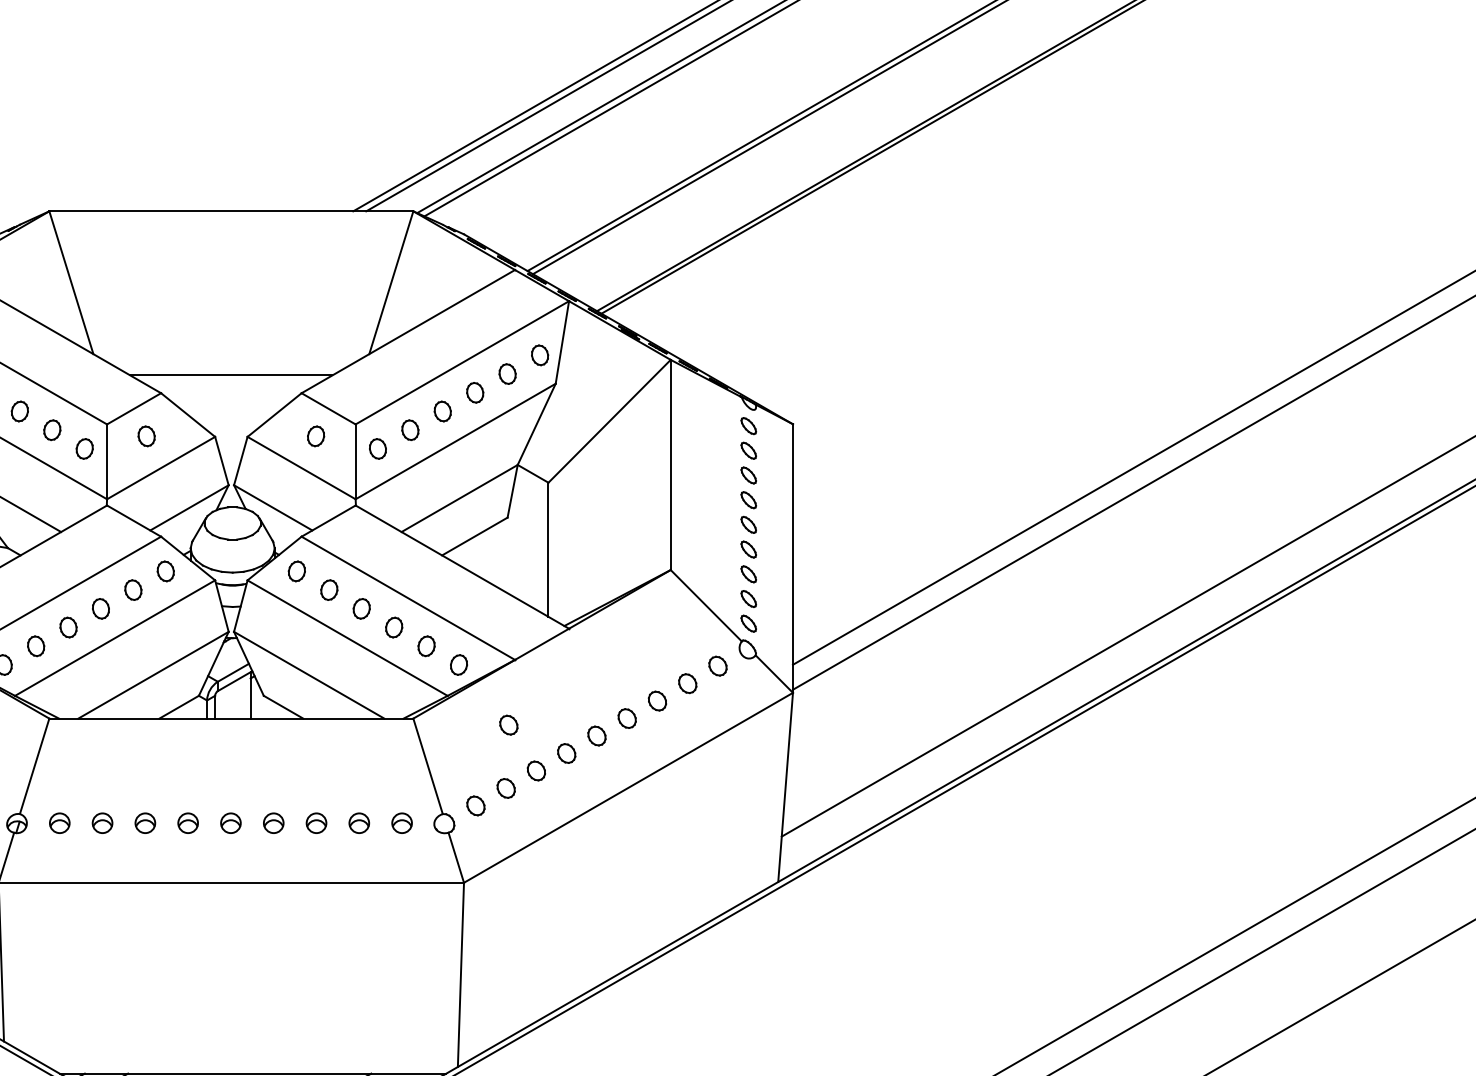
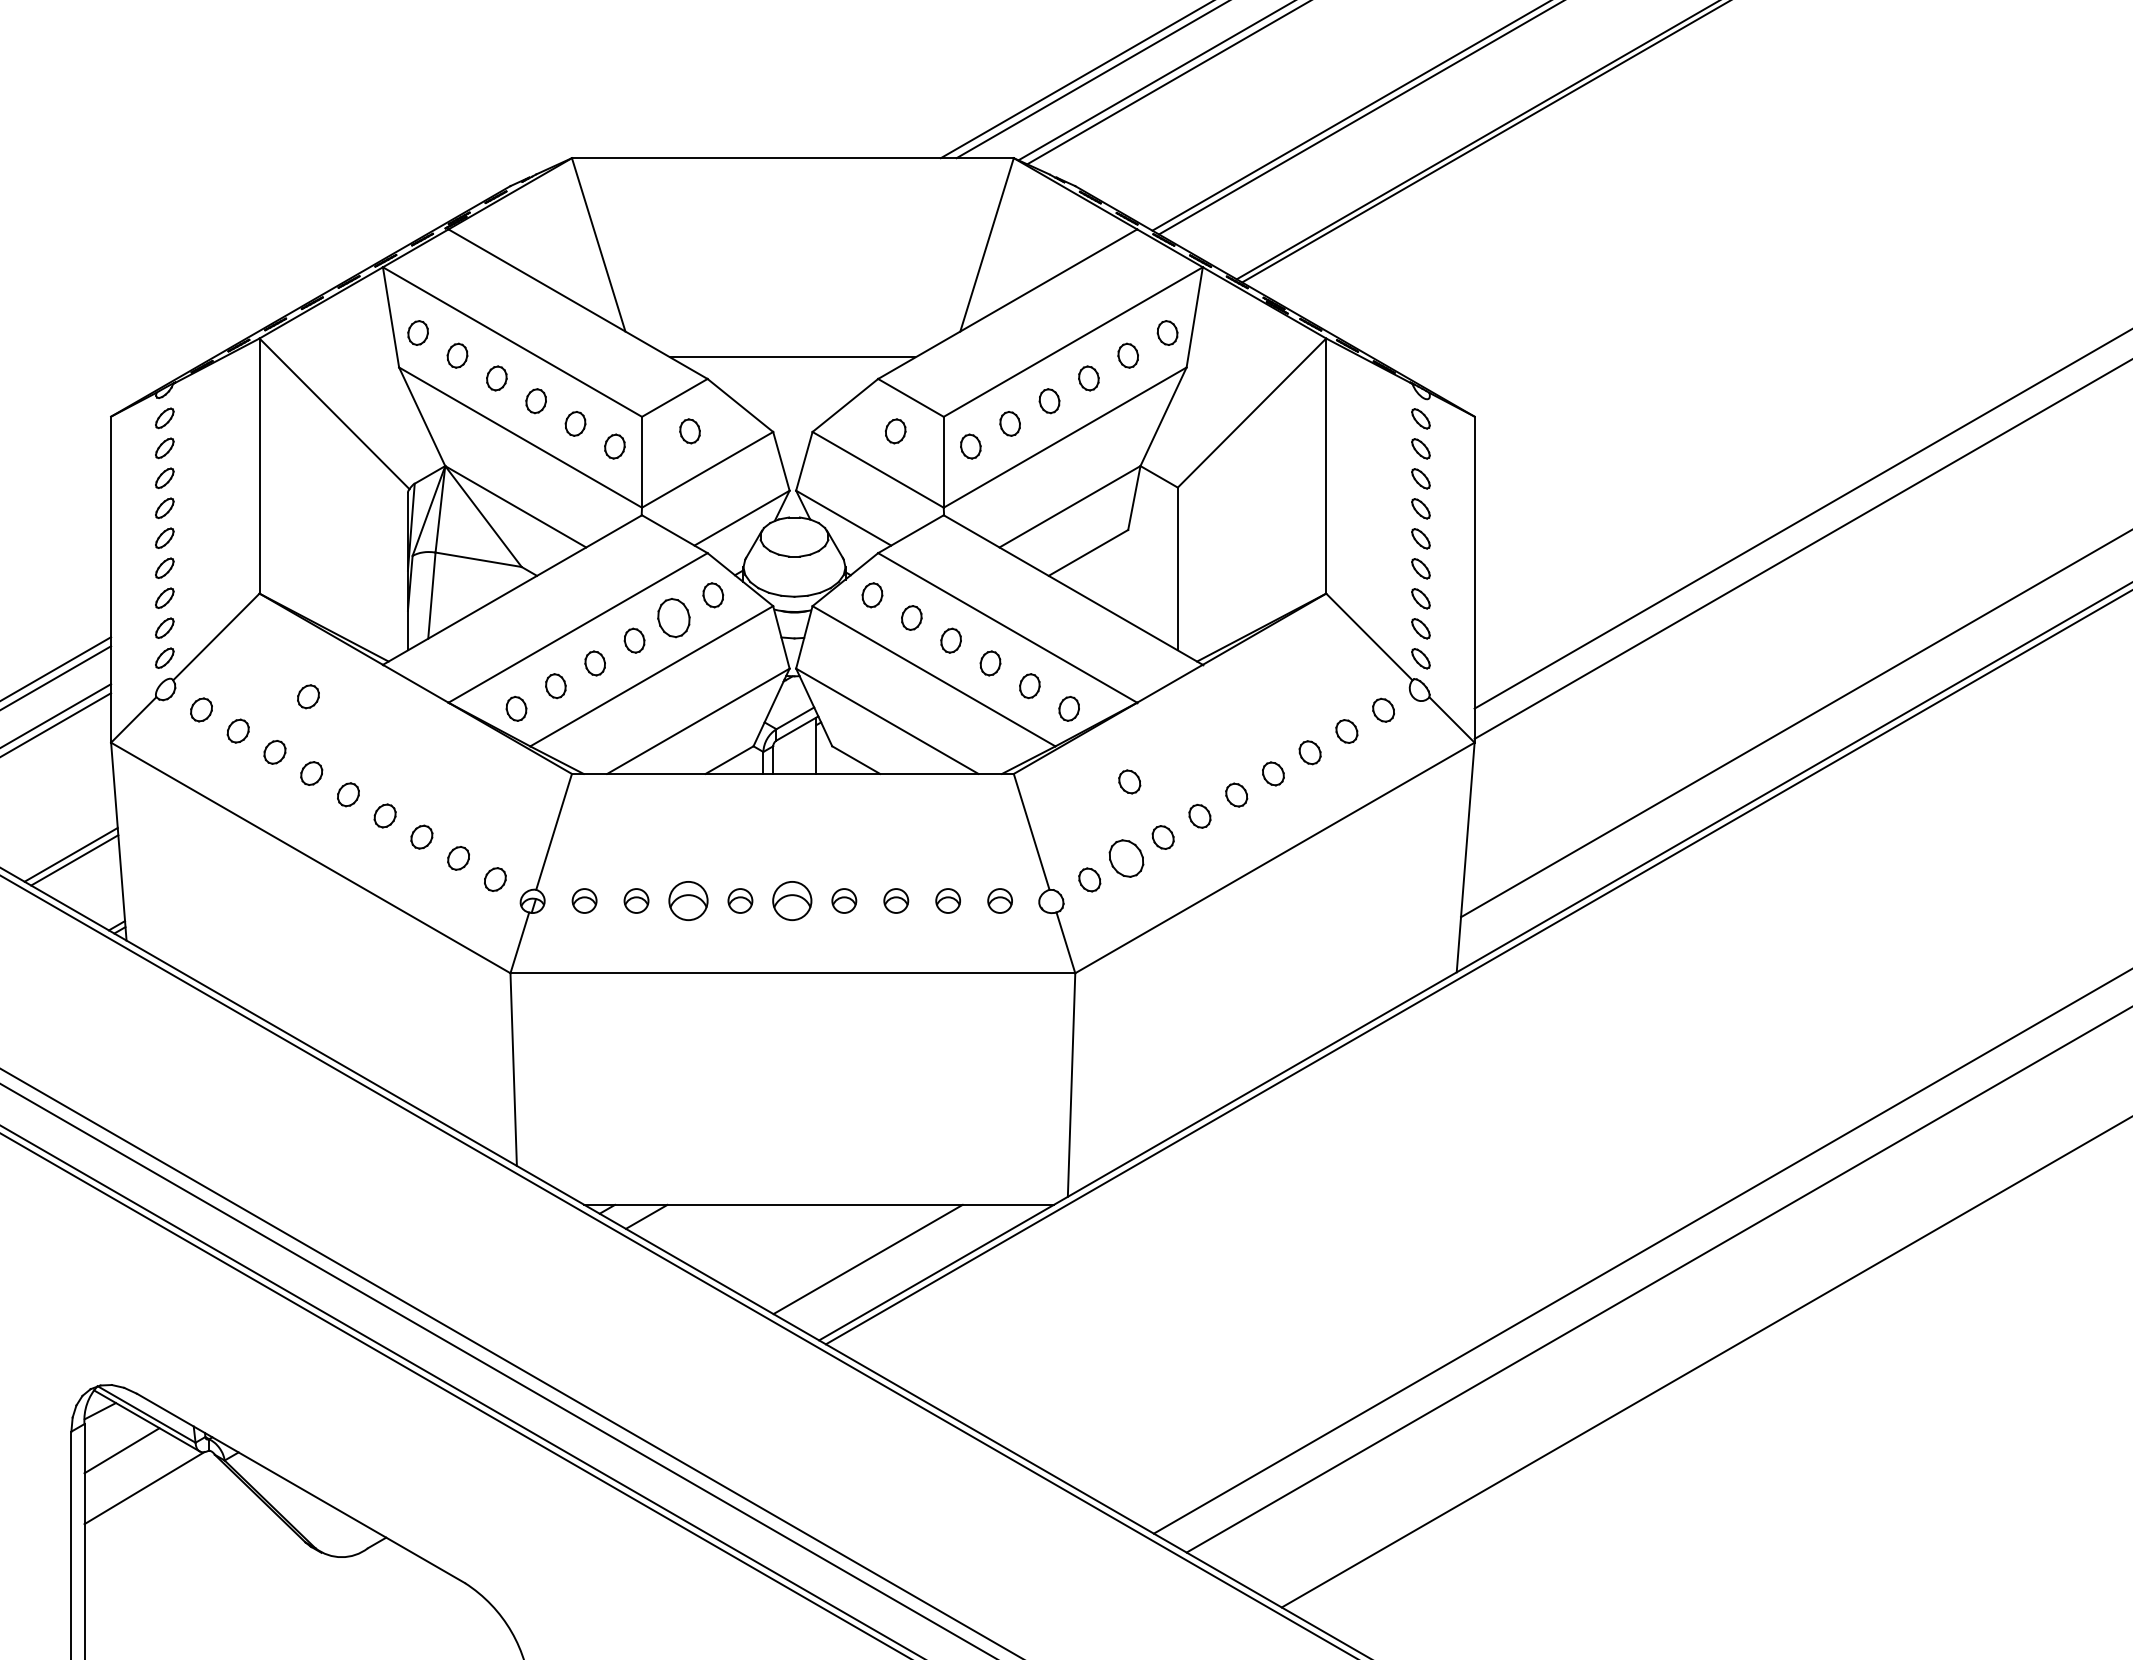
part: (133, 589) -> (673, 617), size x1.6
part: (506, 788) -> (1126, 858), size x1.6
part: (145, 822) -> (688, 900), size x1.6
part: (231, 822) -> (792, 900), size x1.6

